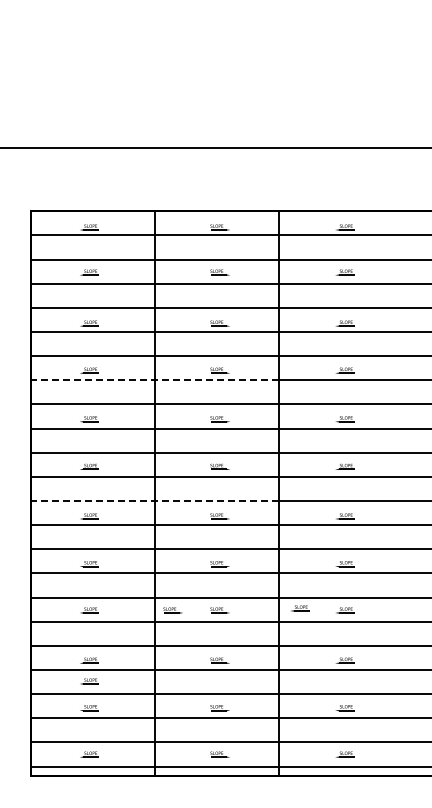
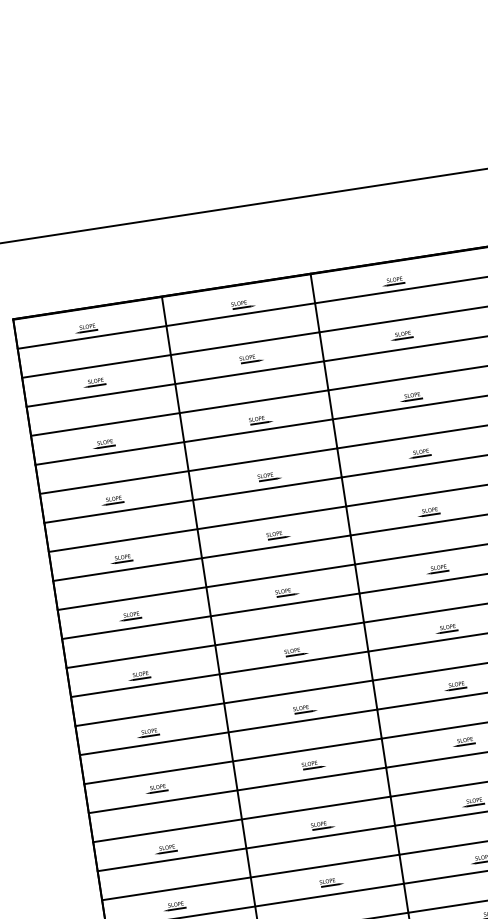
line: (154, 380) -> (192, 500), dashed -> solid
line: (154, 501) -> (214, 645), dashed -> solid
part: (300, 608) -> (410, 747), removed
part: (172, 610) -> (256, 773), removed
part: (89, 681) -> (169, 874), removed

